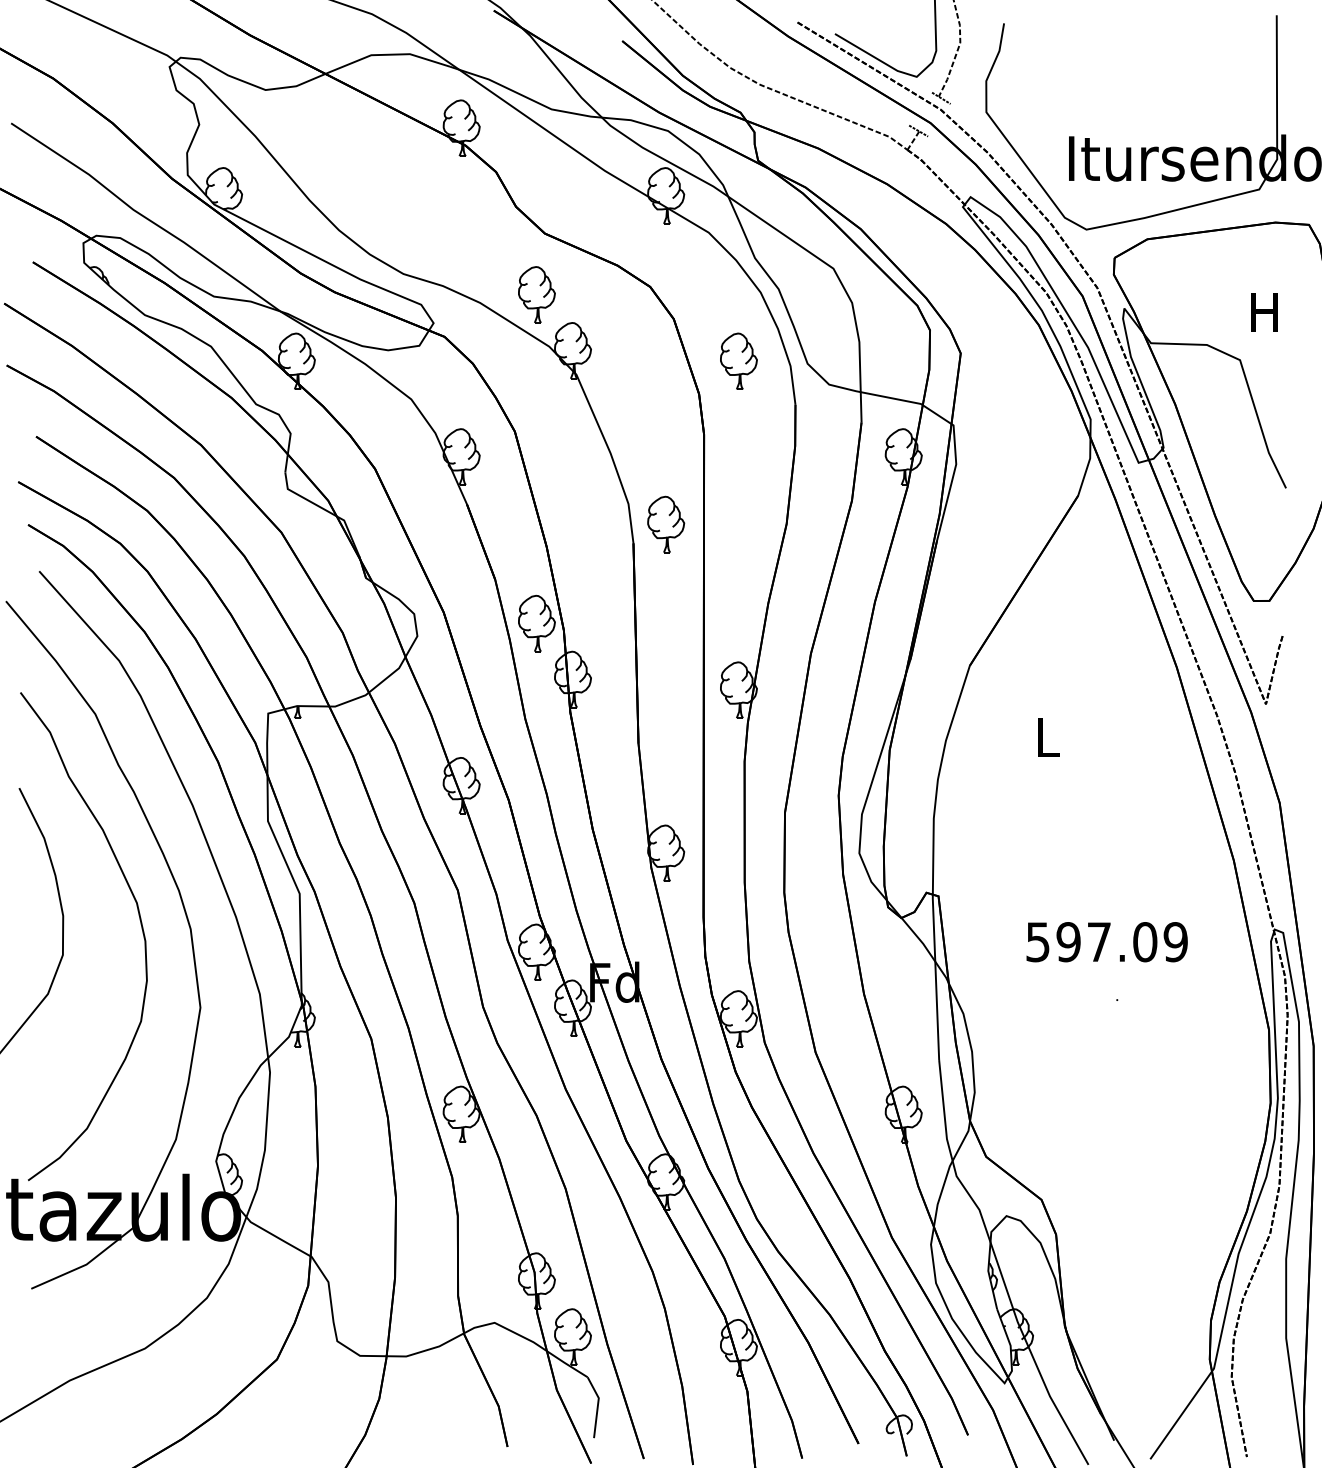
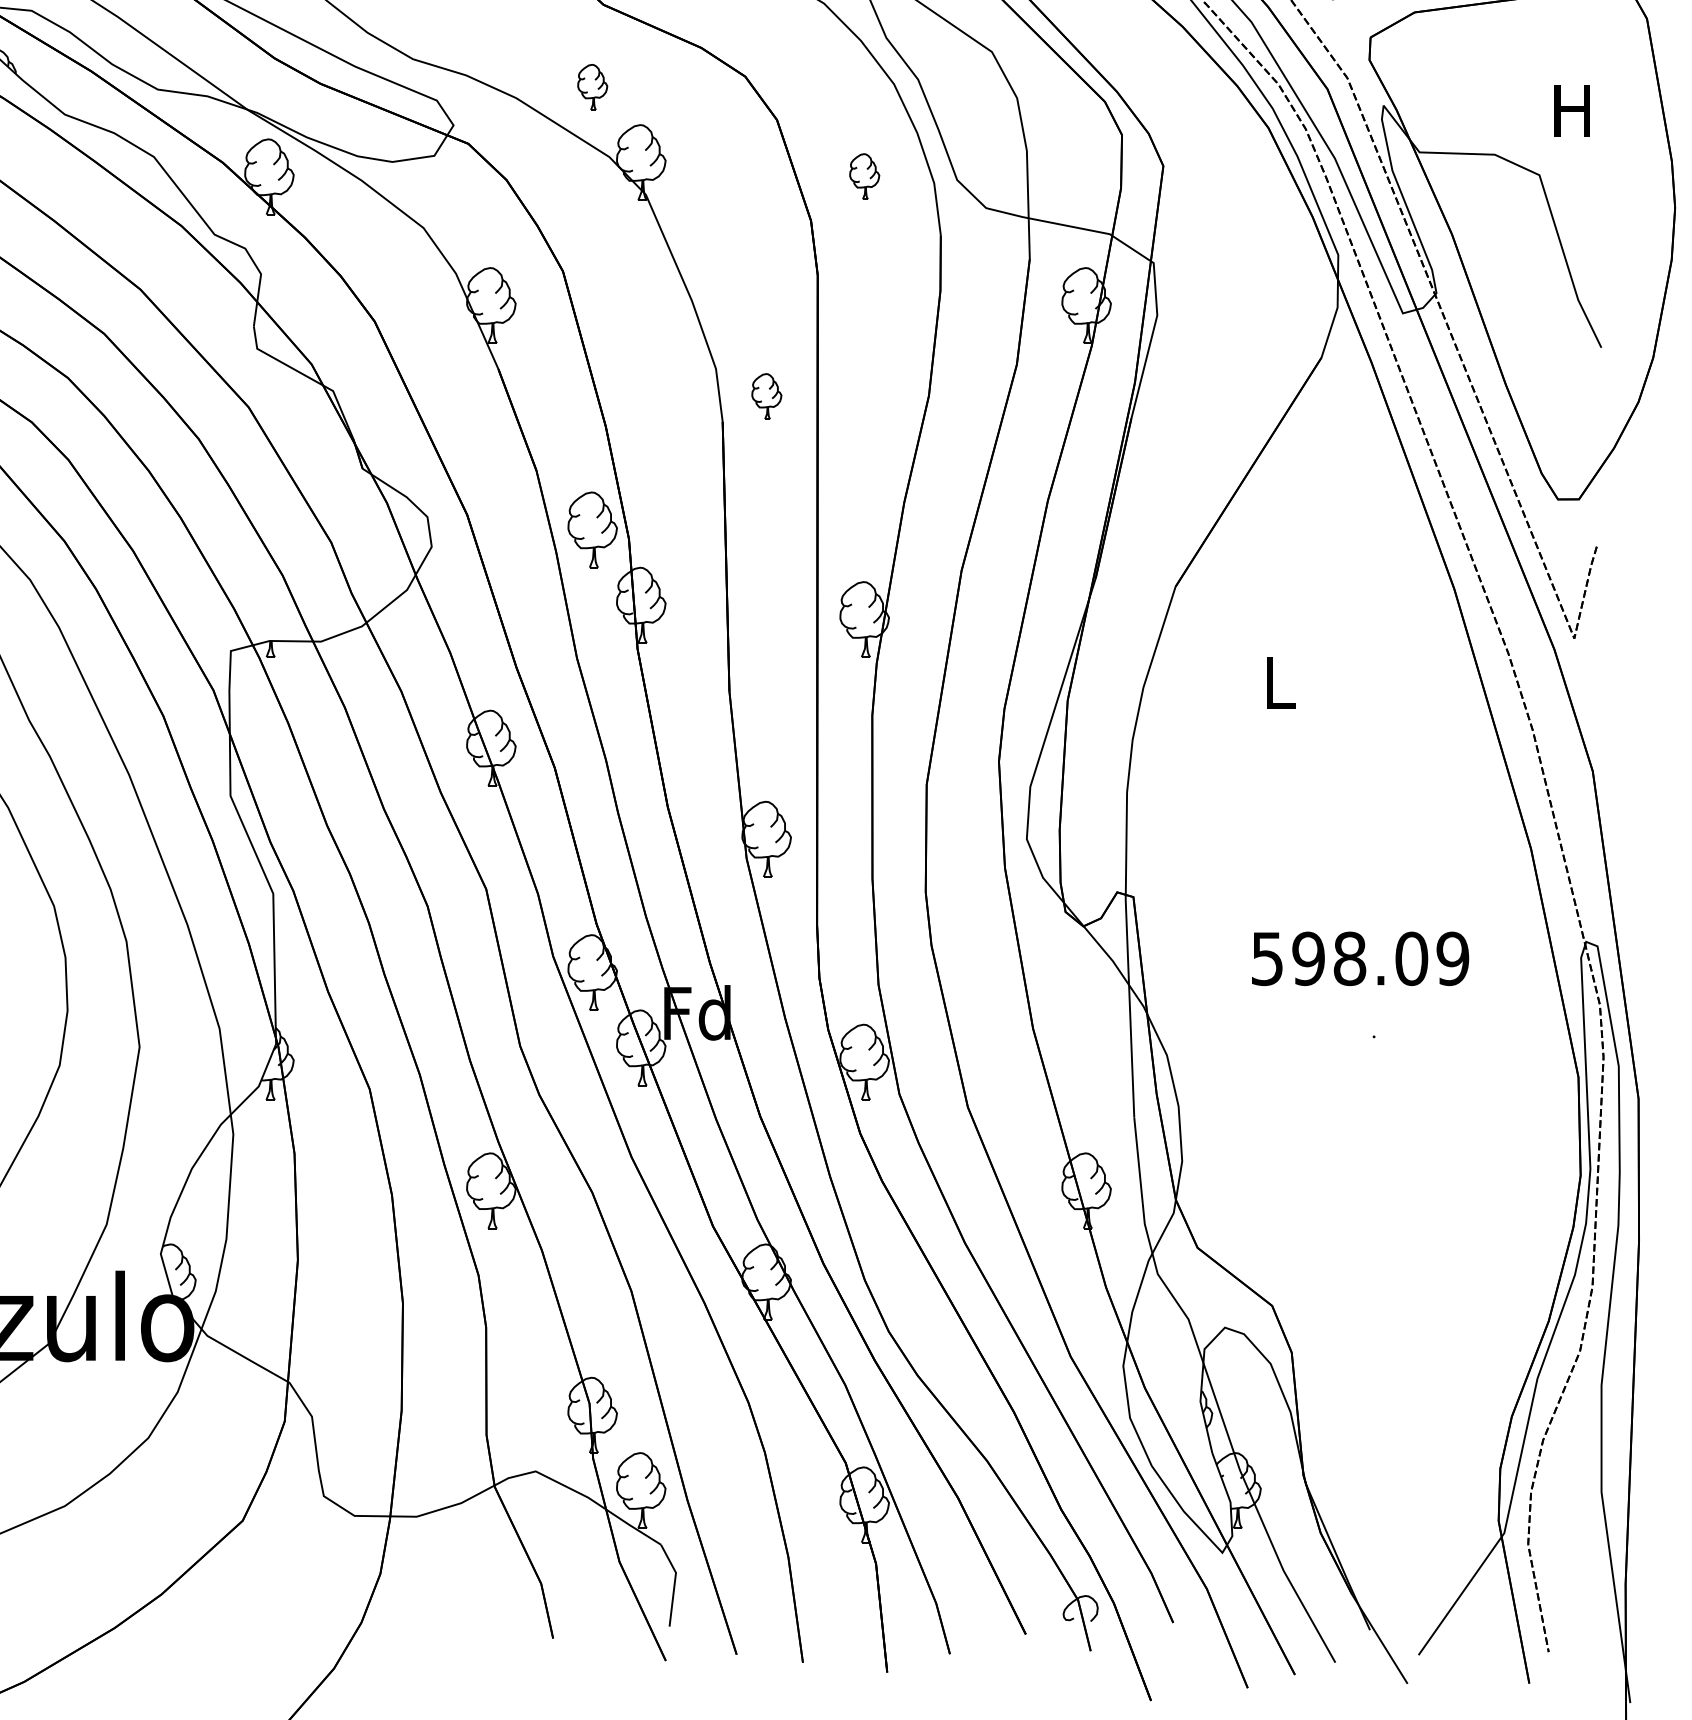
part: (536, 294) -> (592, 86), size x0.6
part: (738, 360) -> (864, 175), size x0.6
part: (666, 524) -> (767, 396), size x0.6
text: (1099, 942) -> (1350, 959), 597.09 -> 598.09

